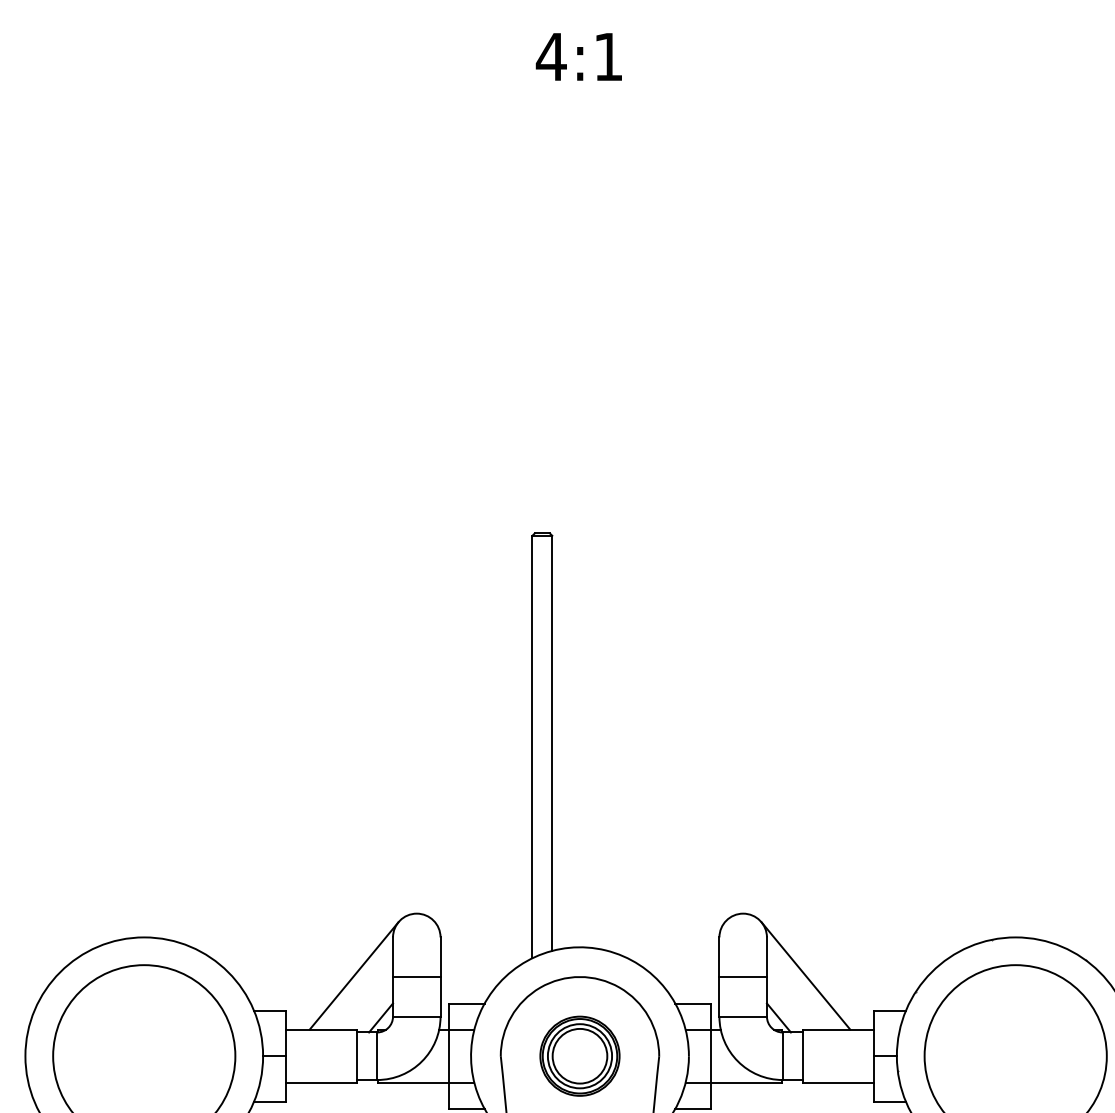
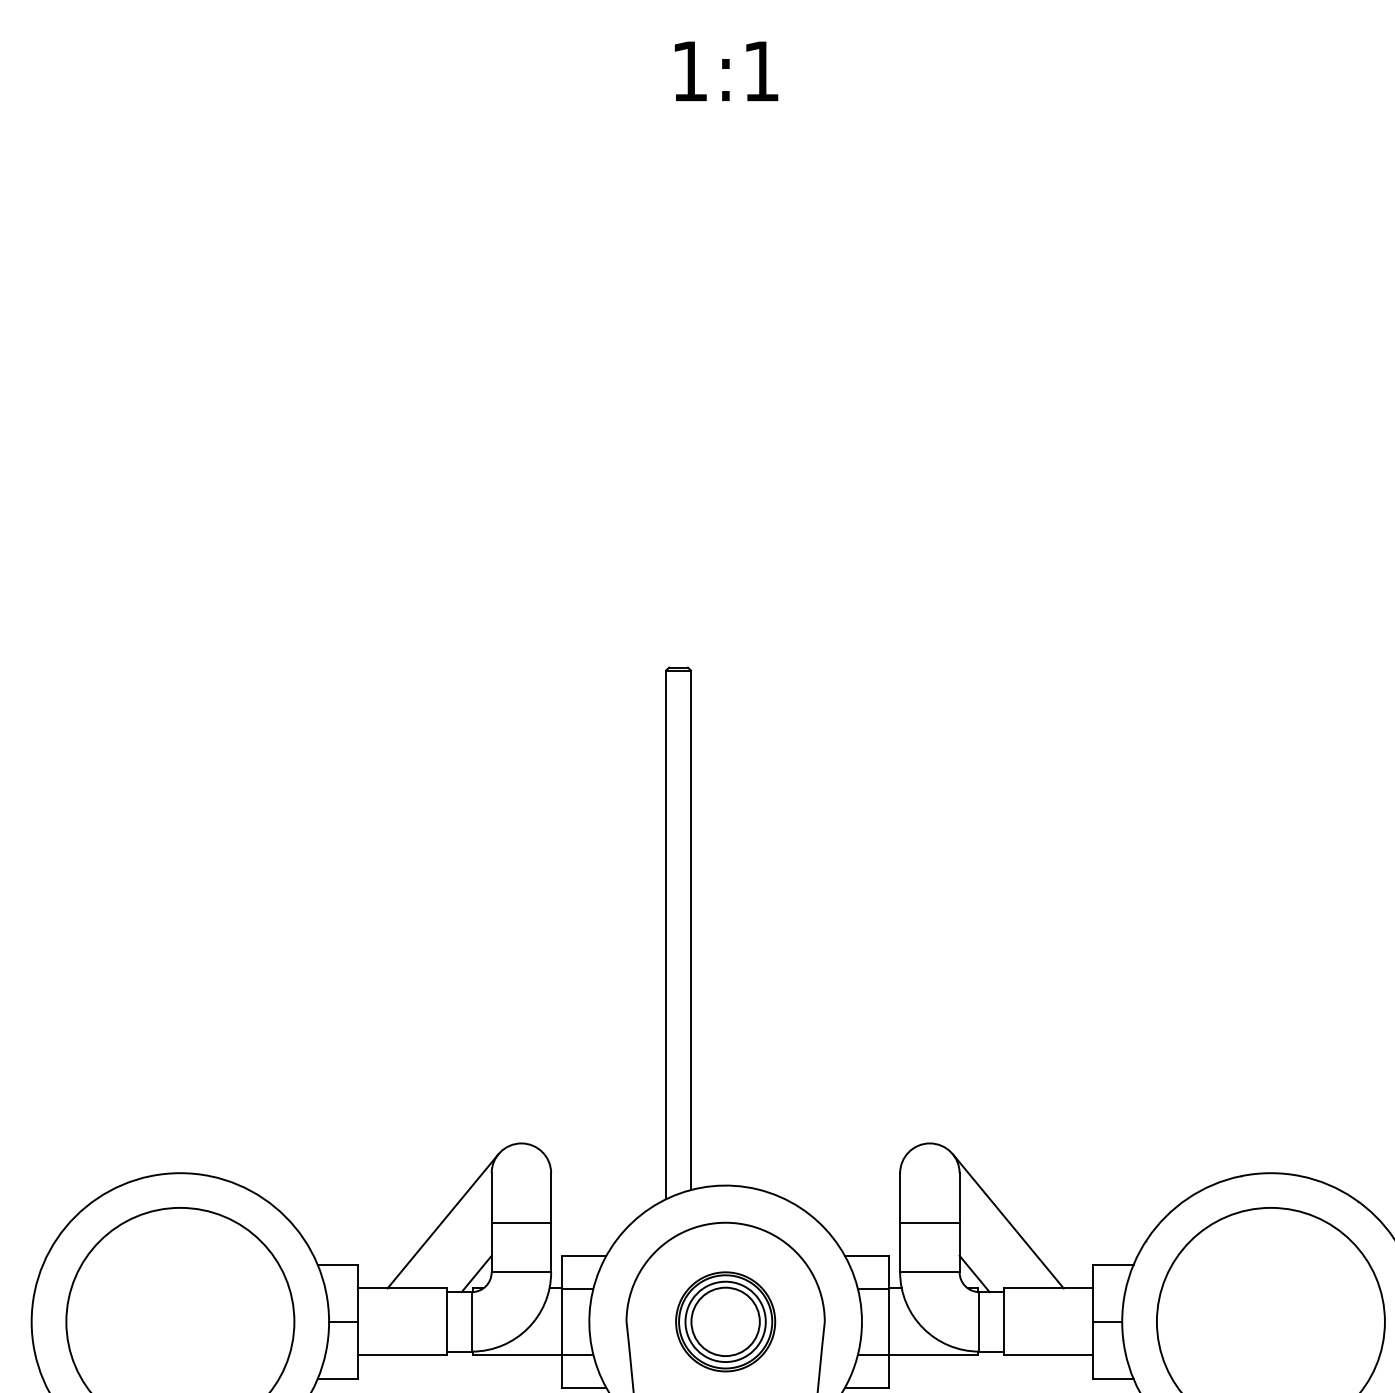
text: (550, 56) -> (688, 70), 4:1 -> 1:1

